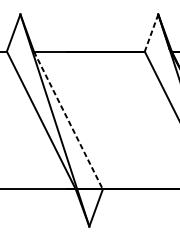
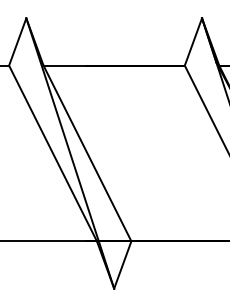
line: (151, 33) -> (193, 42), dashed -> solid
line: (68, 120) -> (87, 153), dashed -> solid

